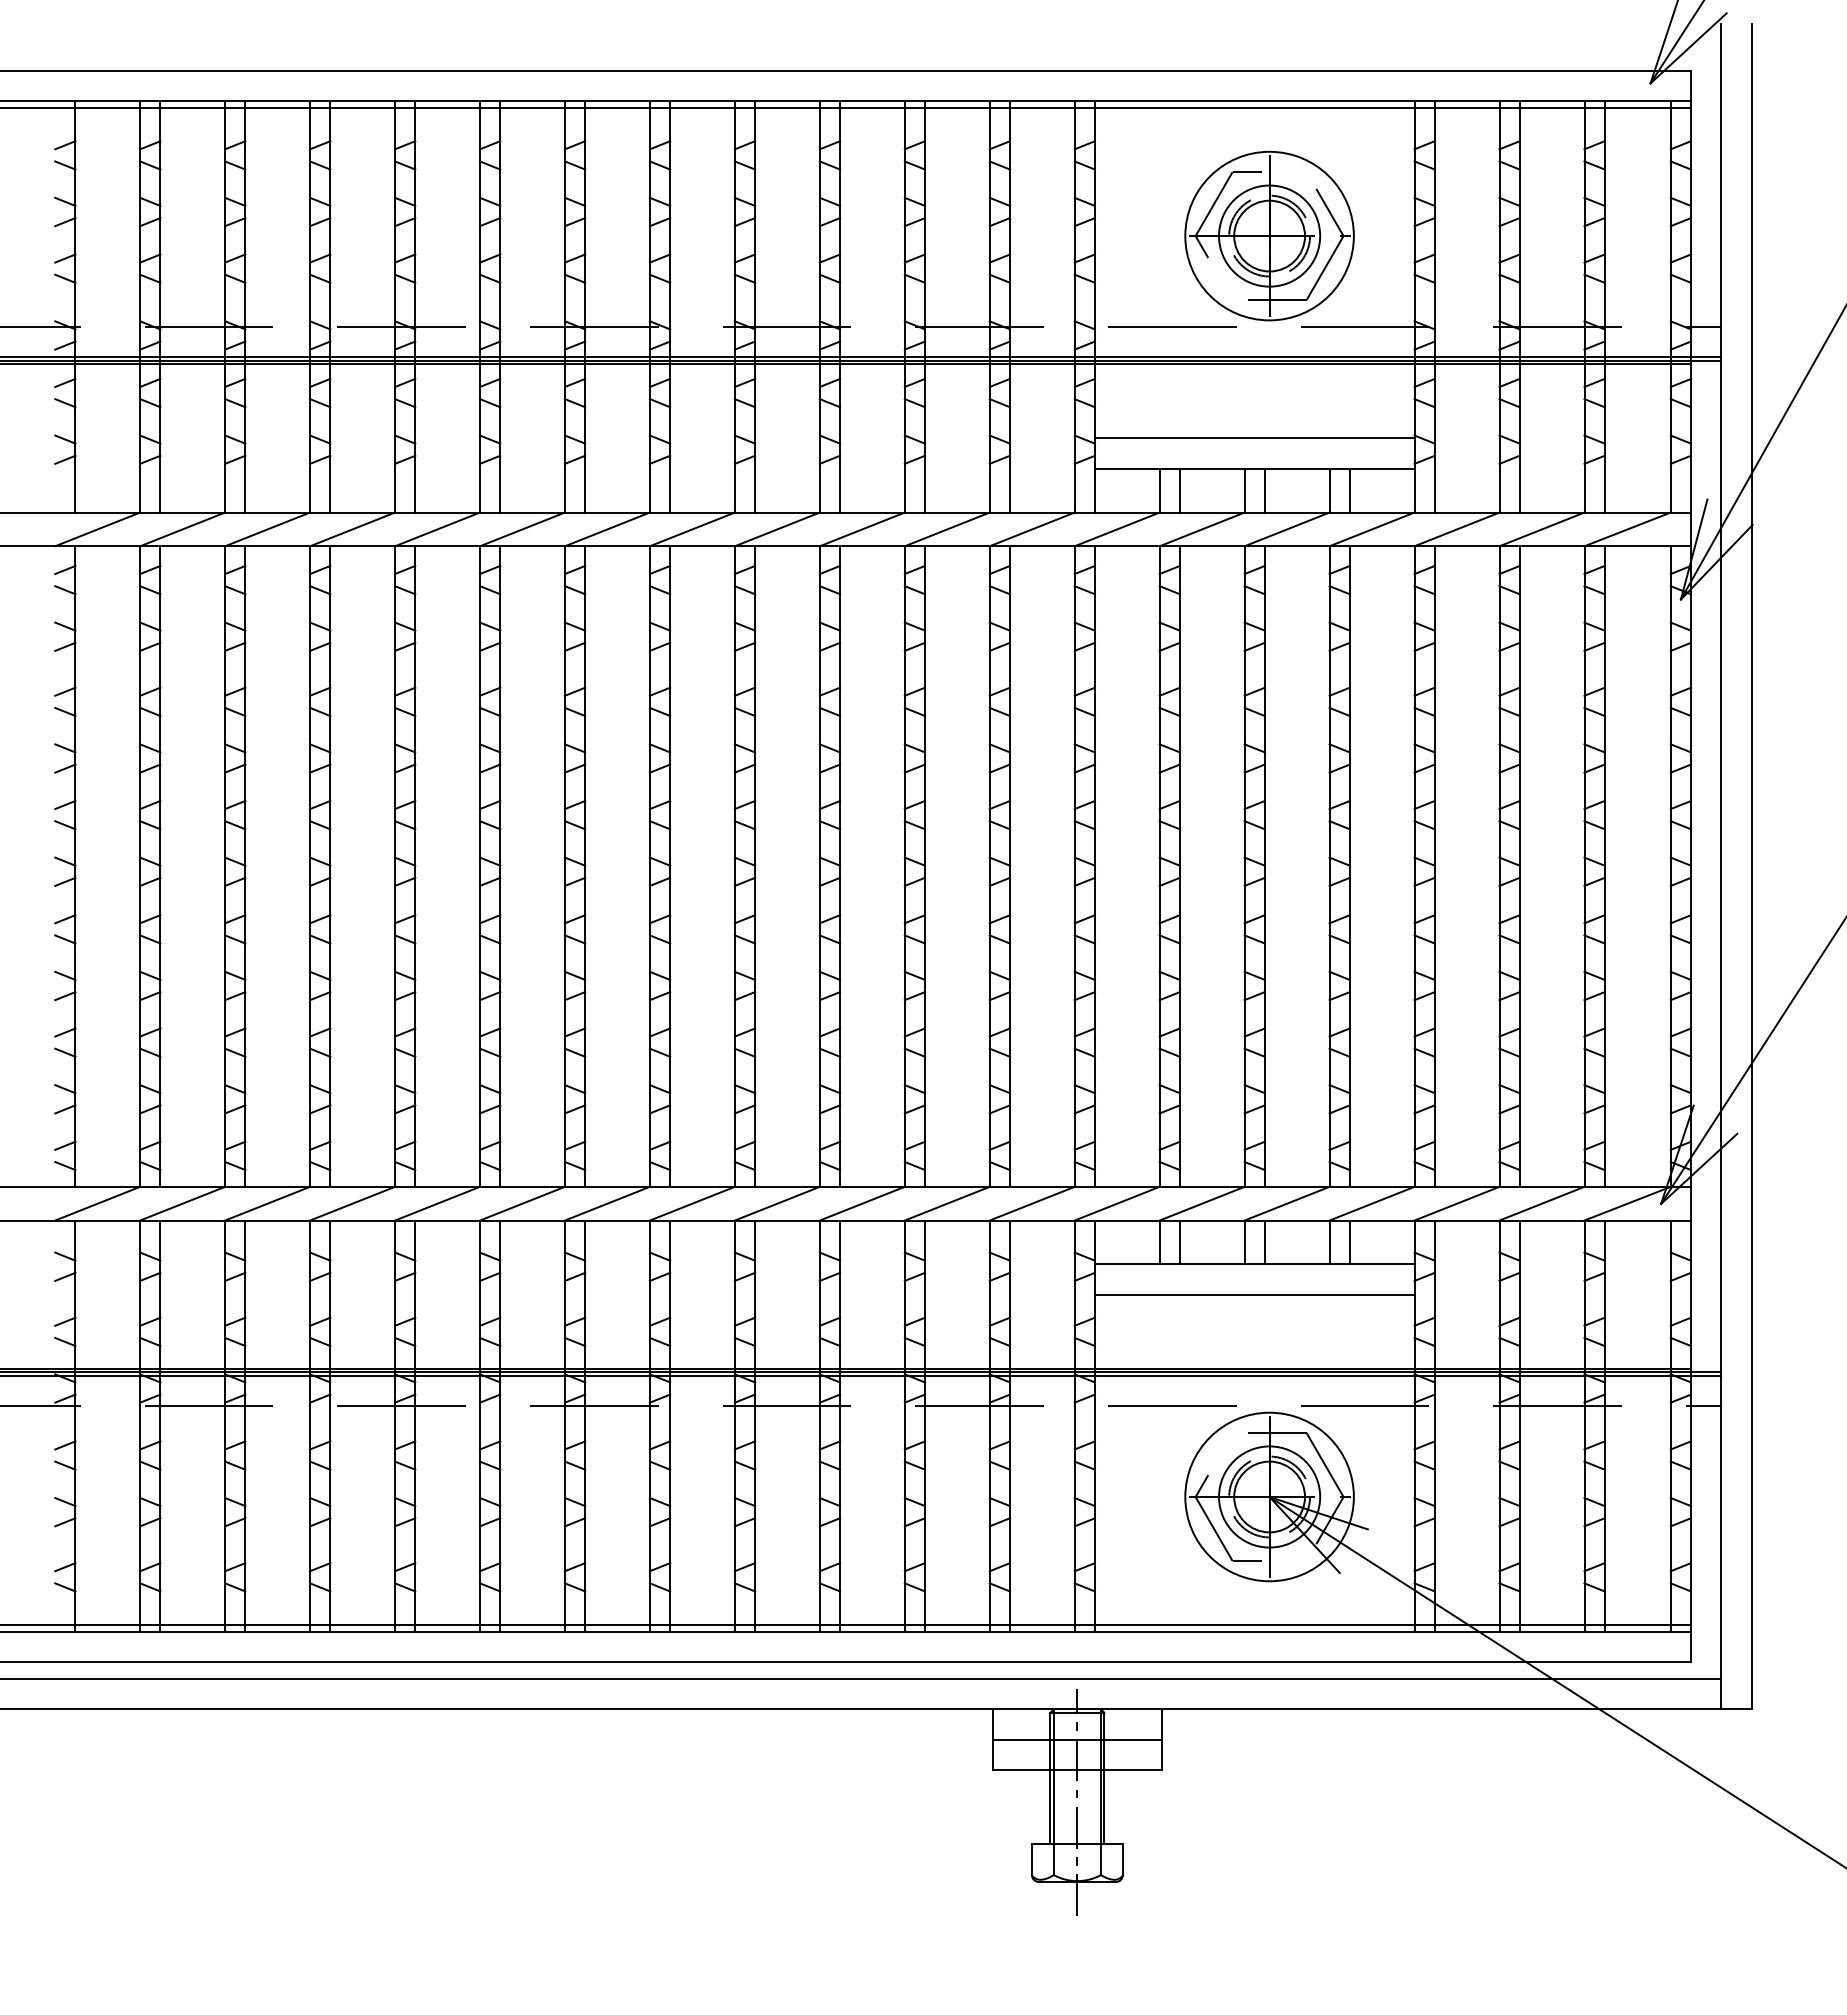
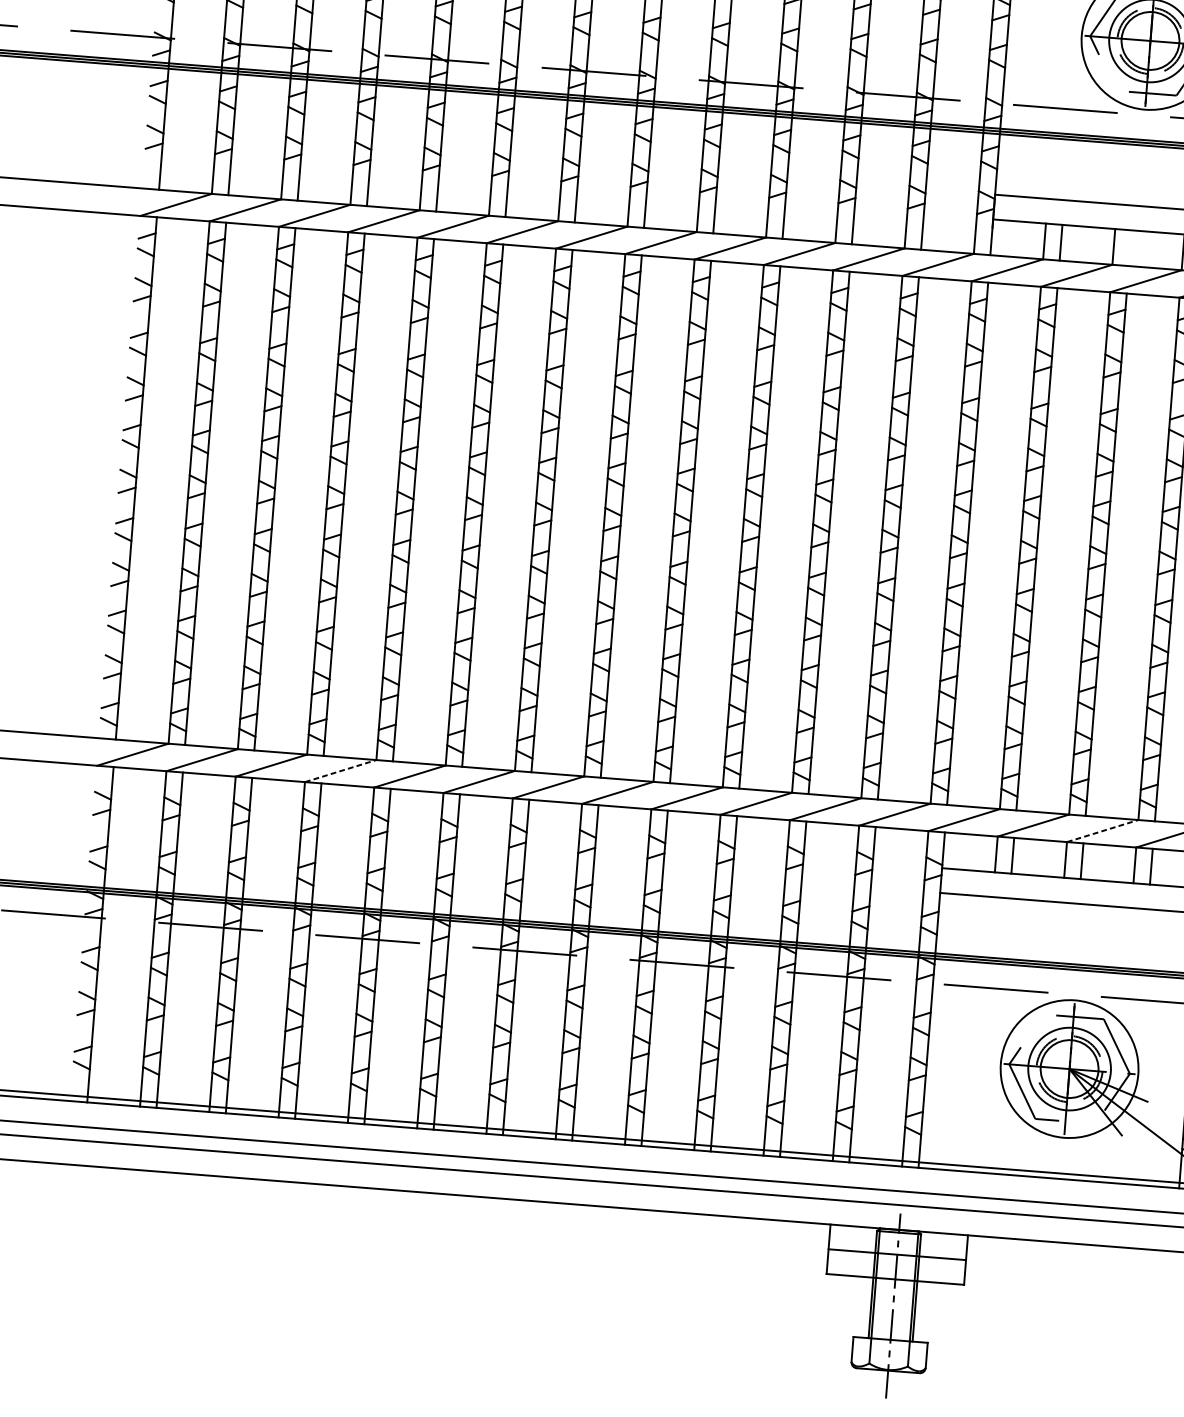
line: (1264, 490) -> (1130, 248), removed
line: (352, 1203) -> (340, 770), solid -> dashed
line: (1287, 1203) -> (1103, 830), solid -> dashed

